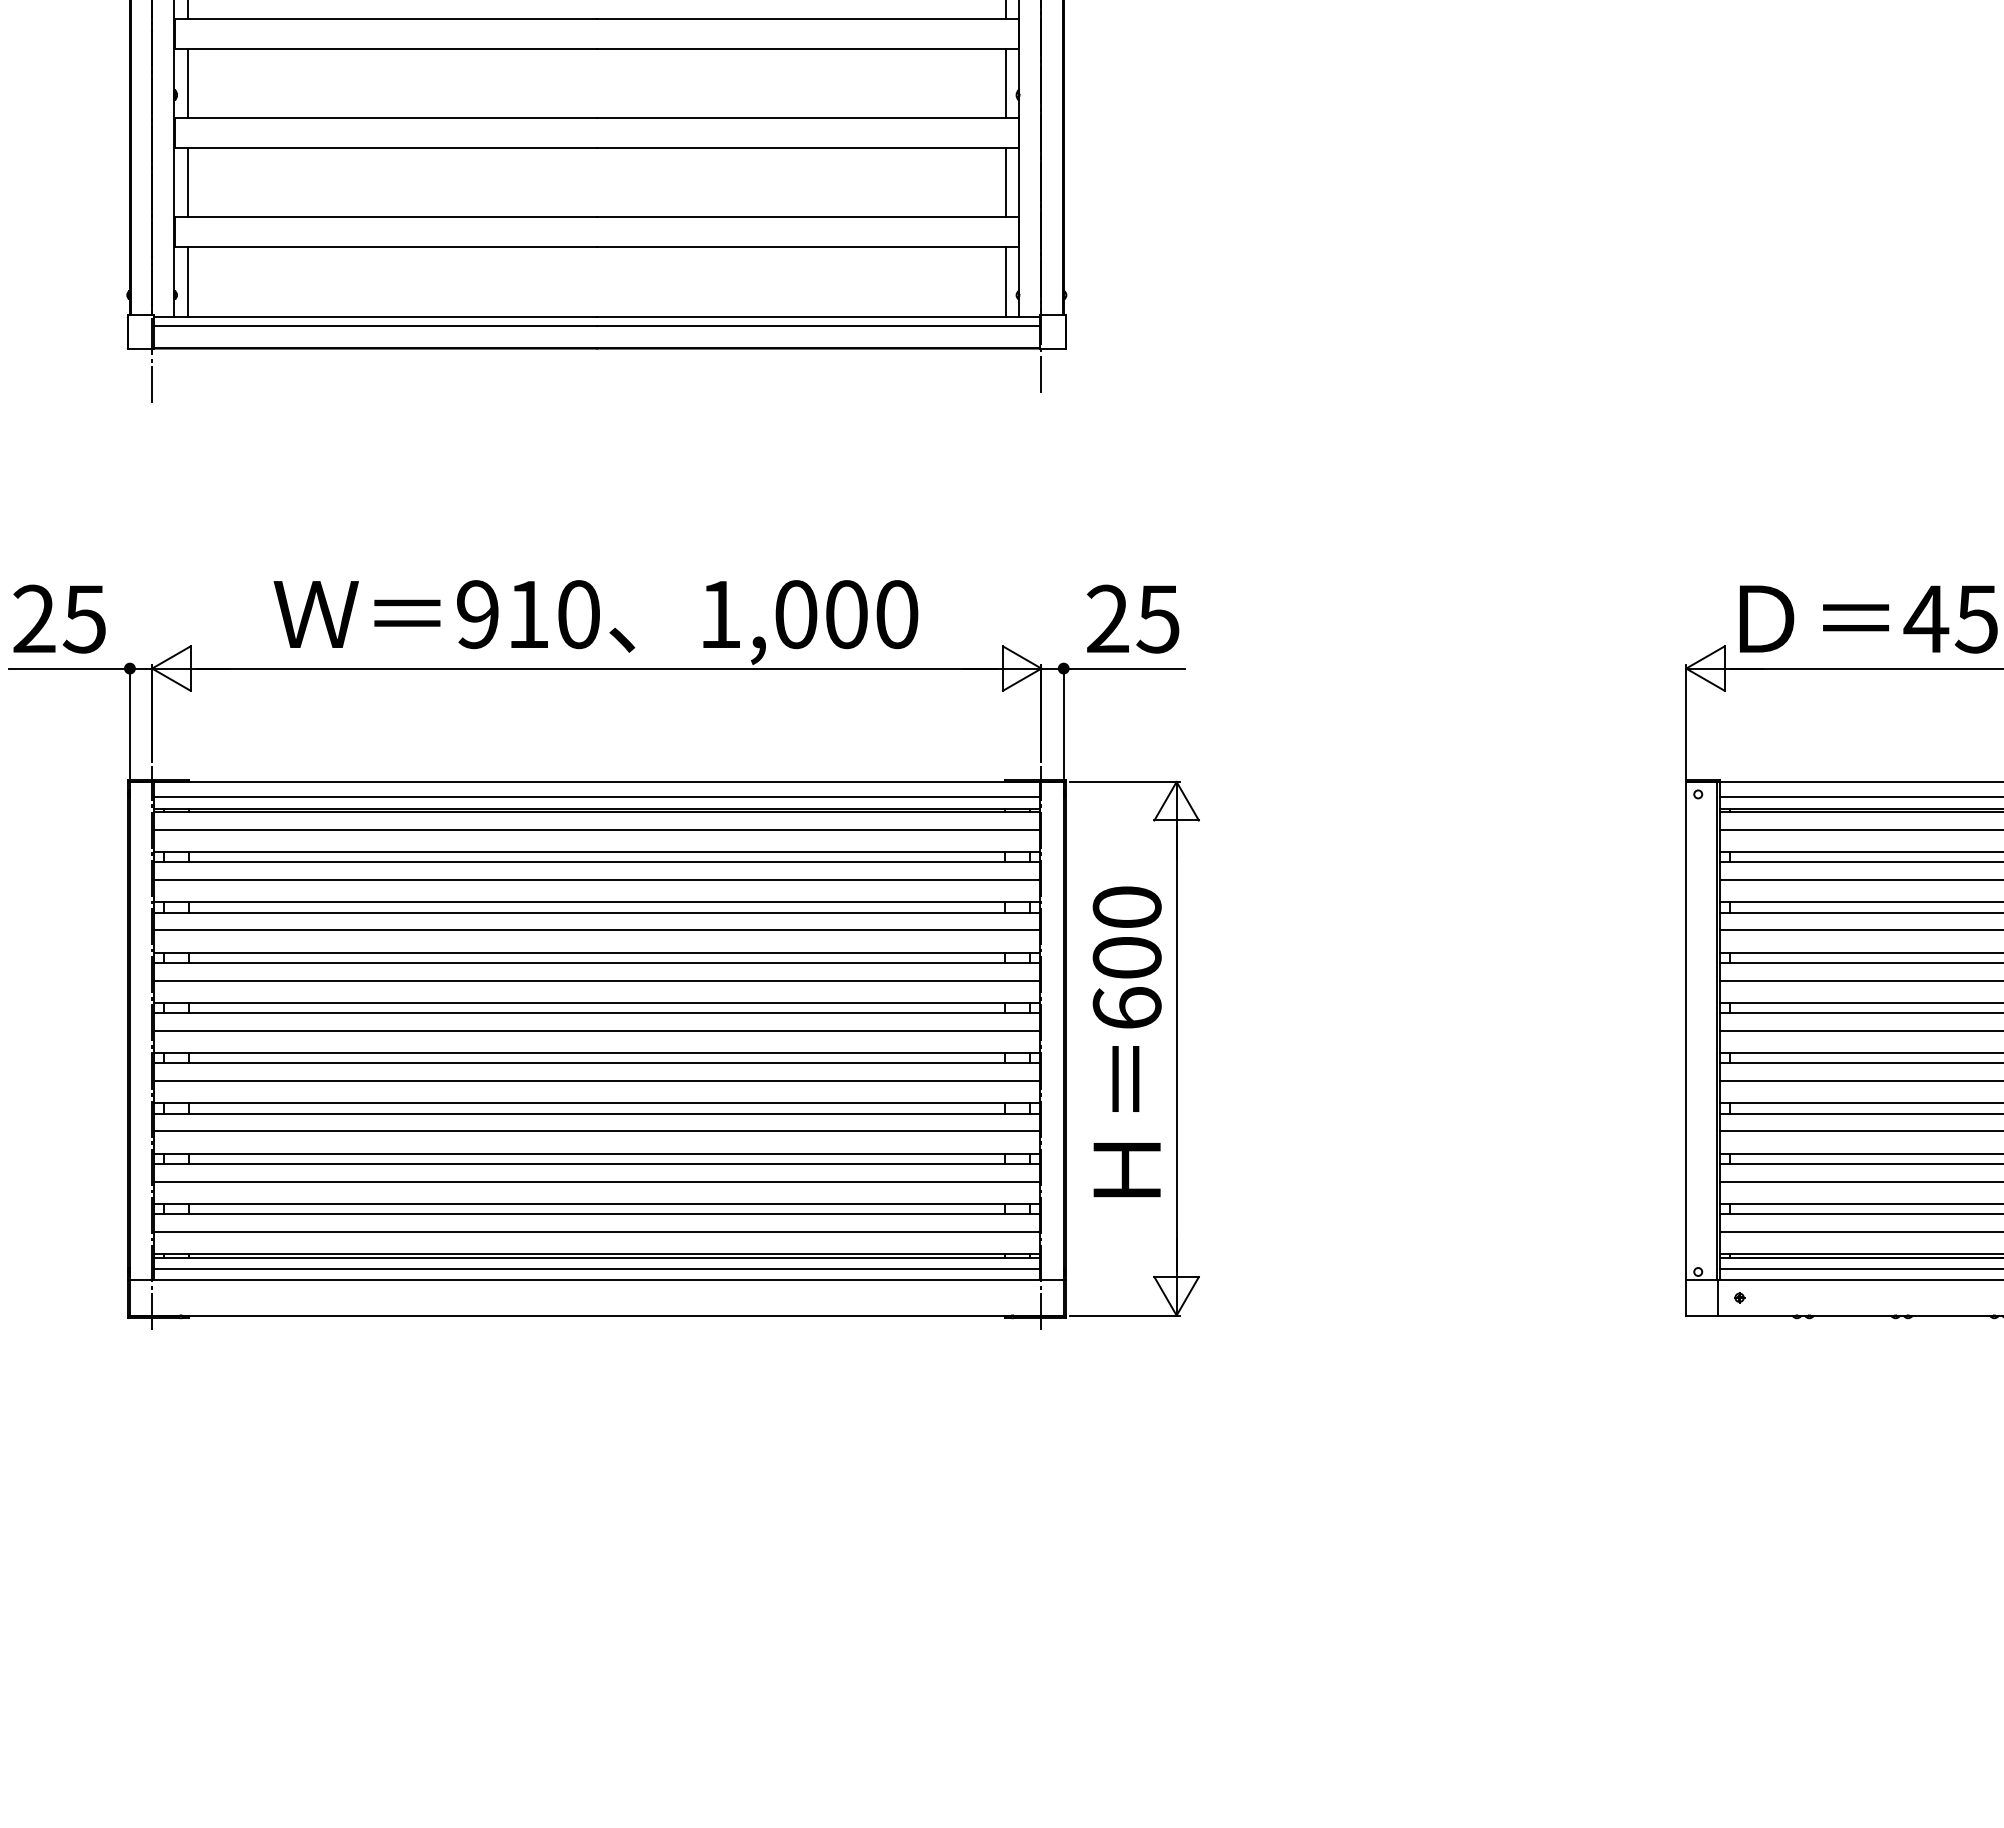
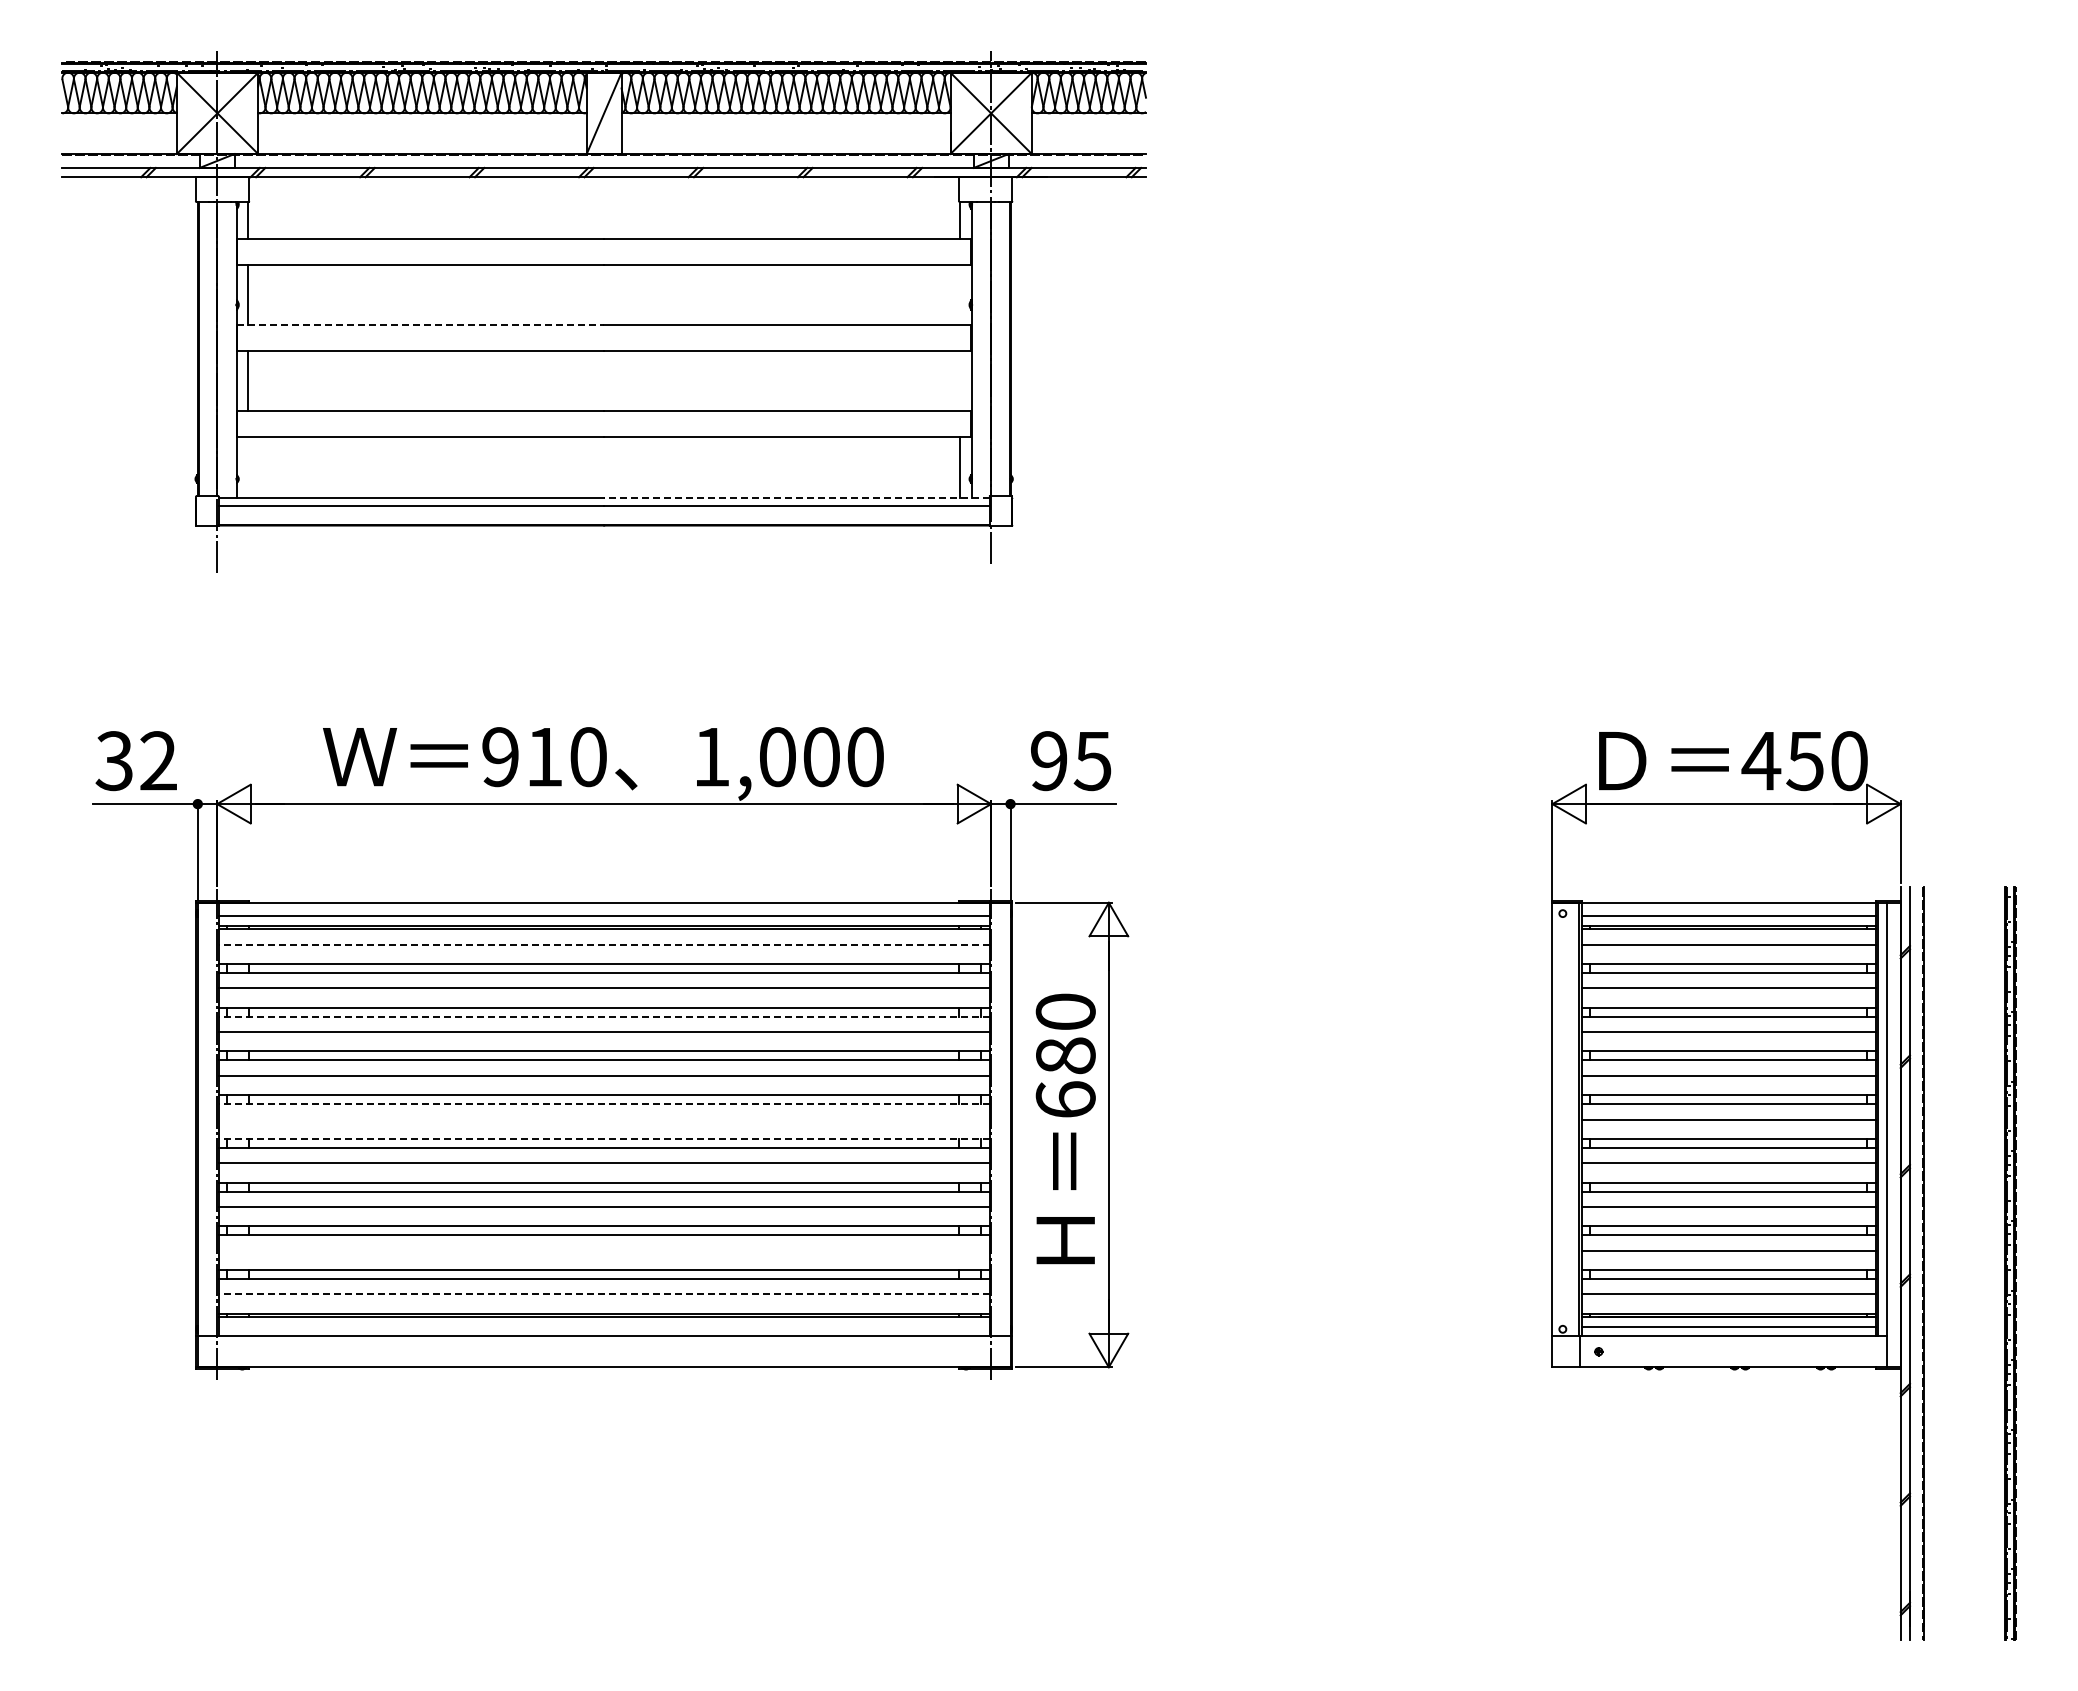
line: (1006, 83) -> (960, 294), removed
line: (385, 117) -> (420, 324), solid -> dashed
line: (1006, 181) -> (960, 380), removed
line: (188, 281) -> (248, 467), removed
line: (817, 317) -> (796, 498), solid -> dashed
text: (58, 619) -> (135, 761), 25 -> 32
text: (1107, 619) -> (1048, 761), 25 -> 95
line: (596, 829) -> (603, 944), solid -> dashed
line: (596, 912) -> (603, 1016), solid -> dashed
text: (1126, 957) -> (1065, 1055), 600 -> 680
line: (596, 1013) -> (603, 1104), solid -> dashed
line: (596, 1030) -> (603, 1119), removed
line: (596, 1052) -> (603, 1138), solid -> dashed
line: (596, 1181) -> (603, 1250), removed
line: (596, 1232) -> (603, 1294), solid -> dashed
line: (596, 1268) -> (603, 1326), removed

